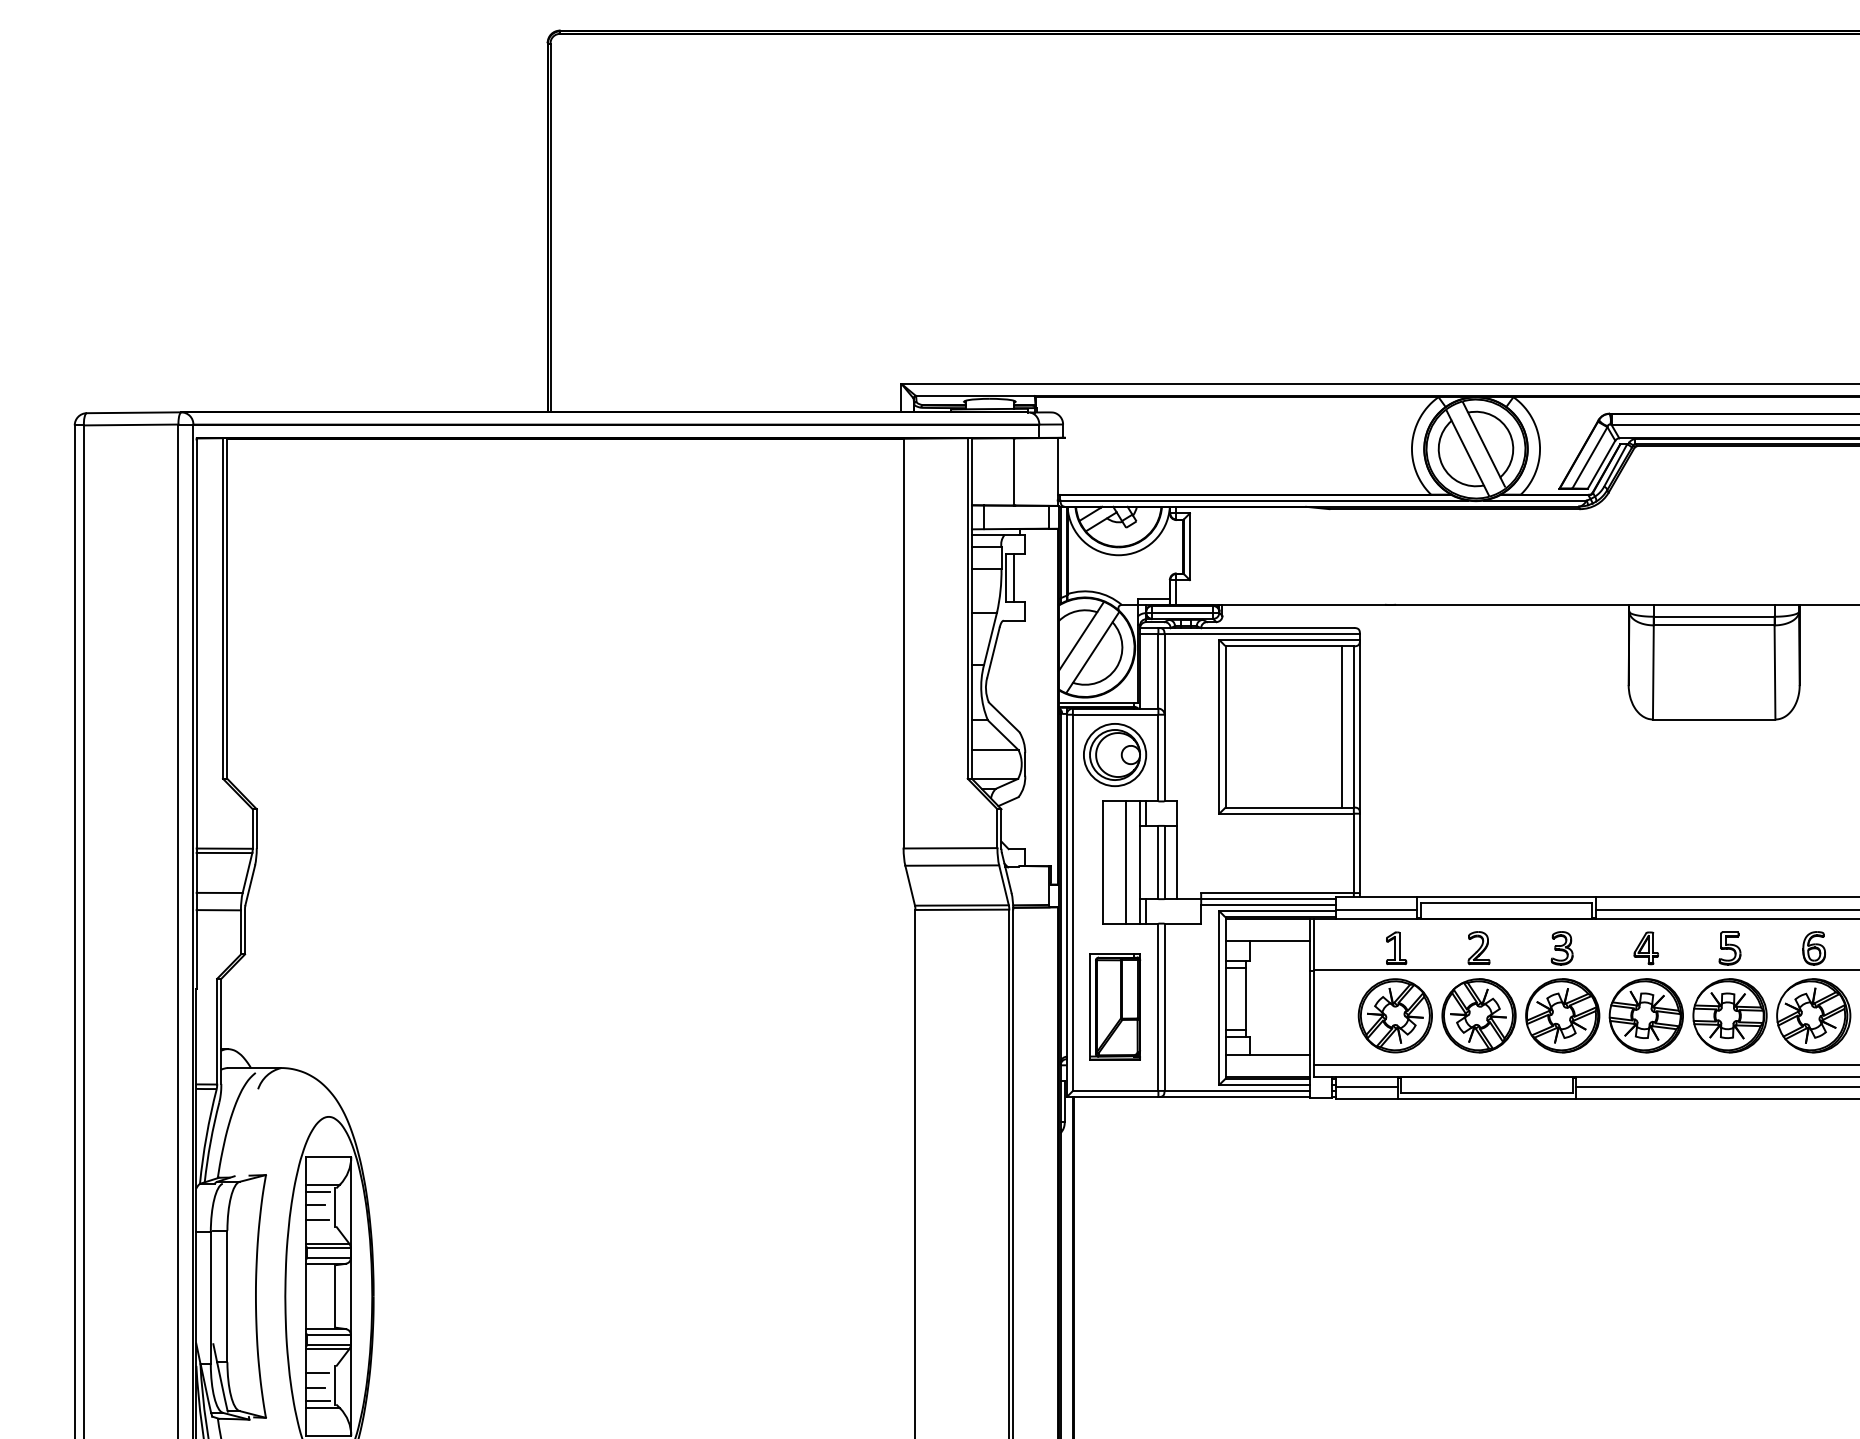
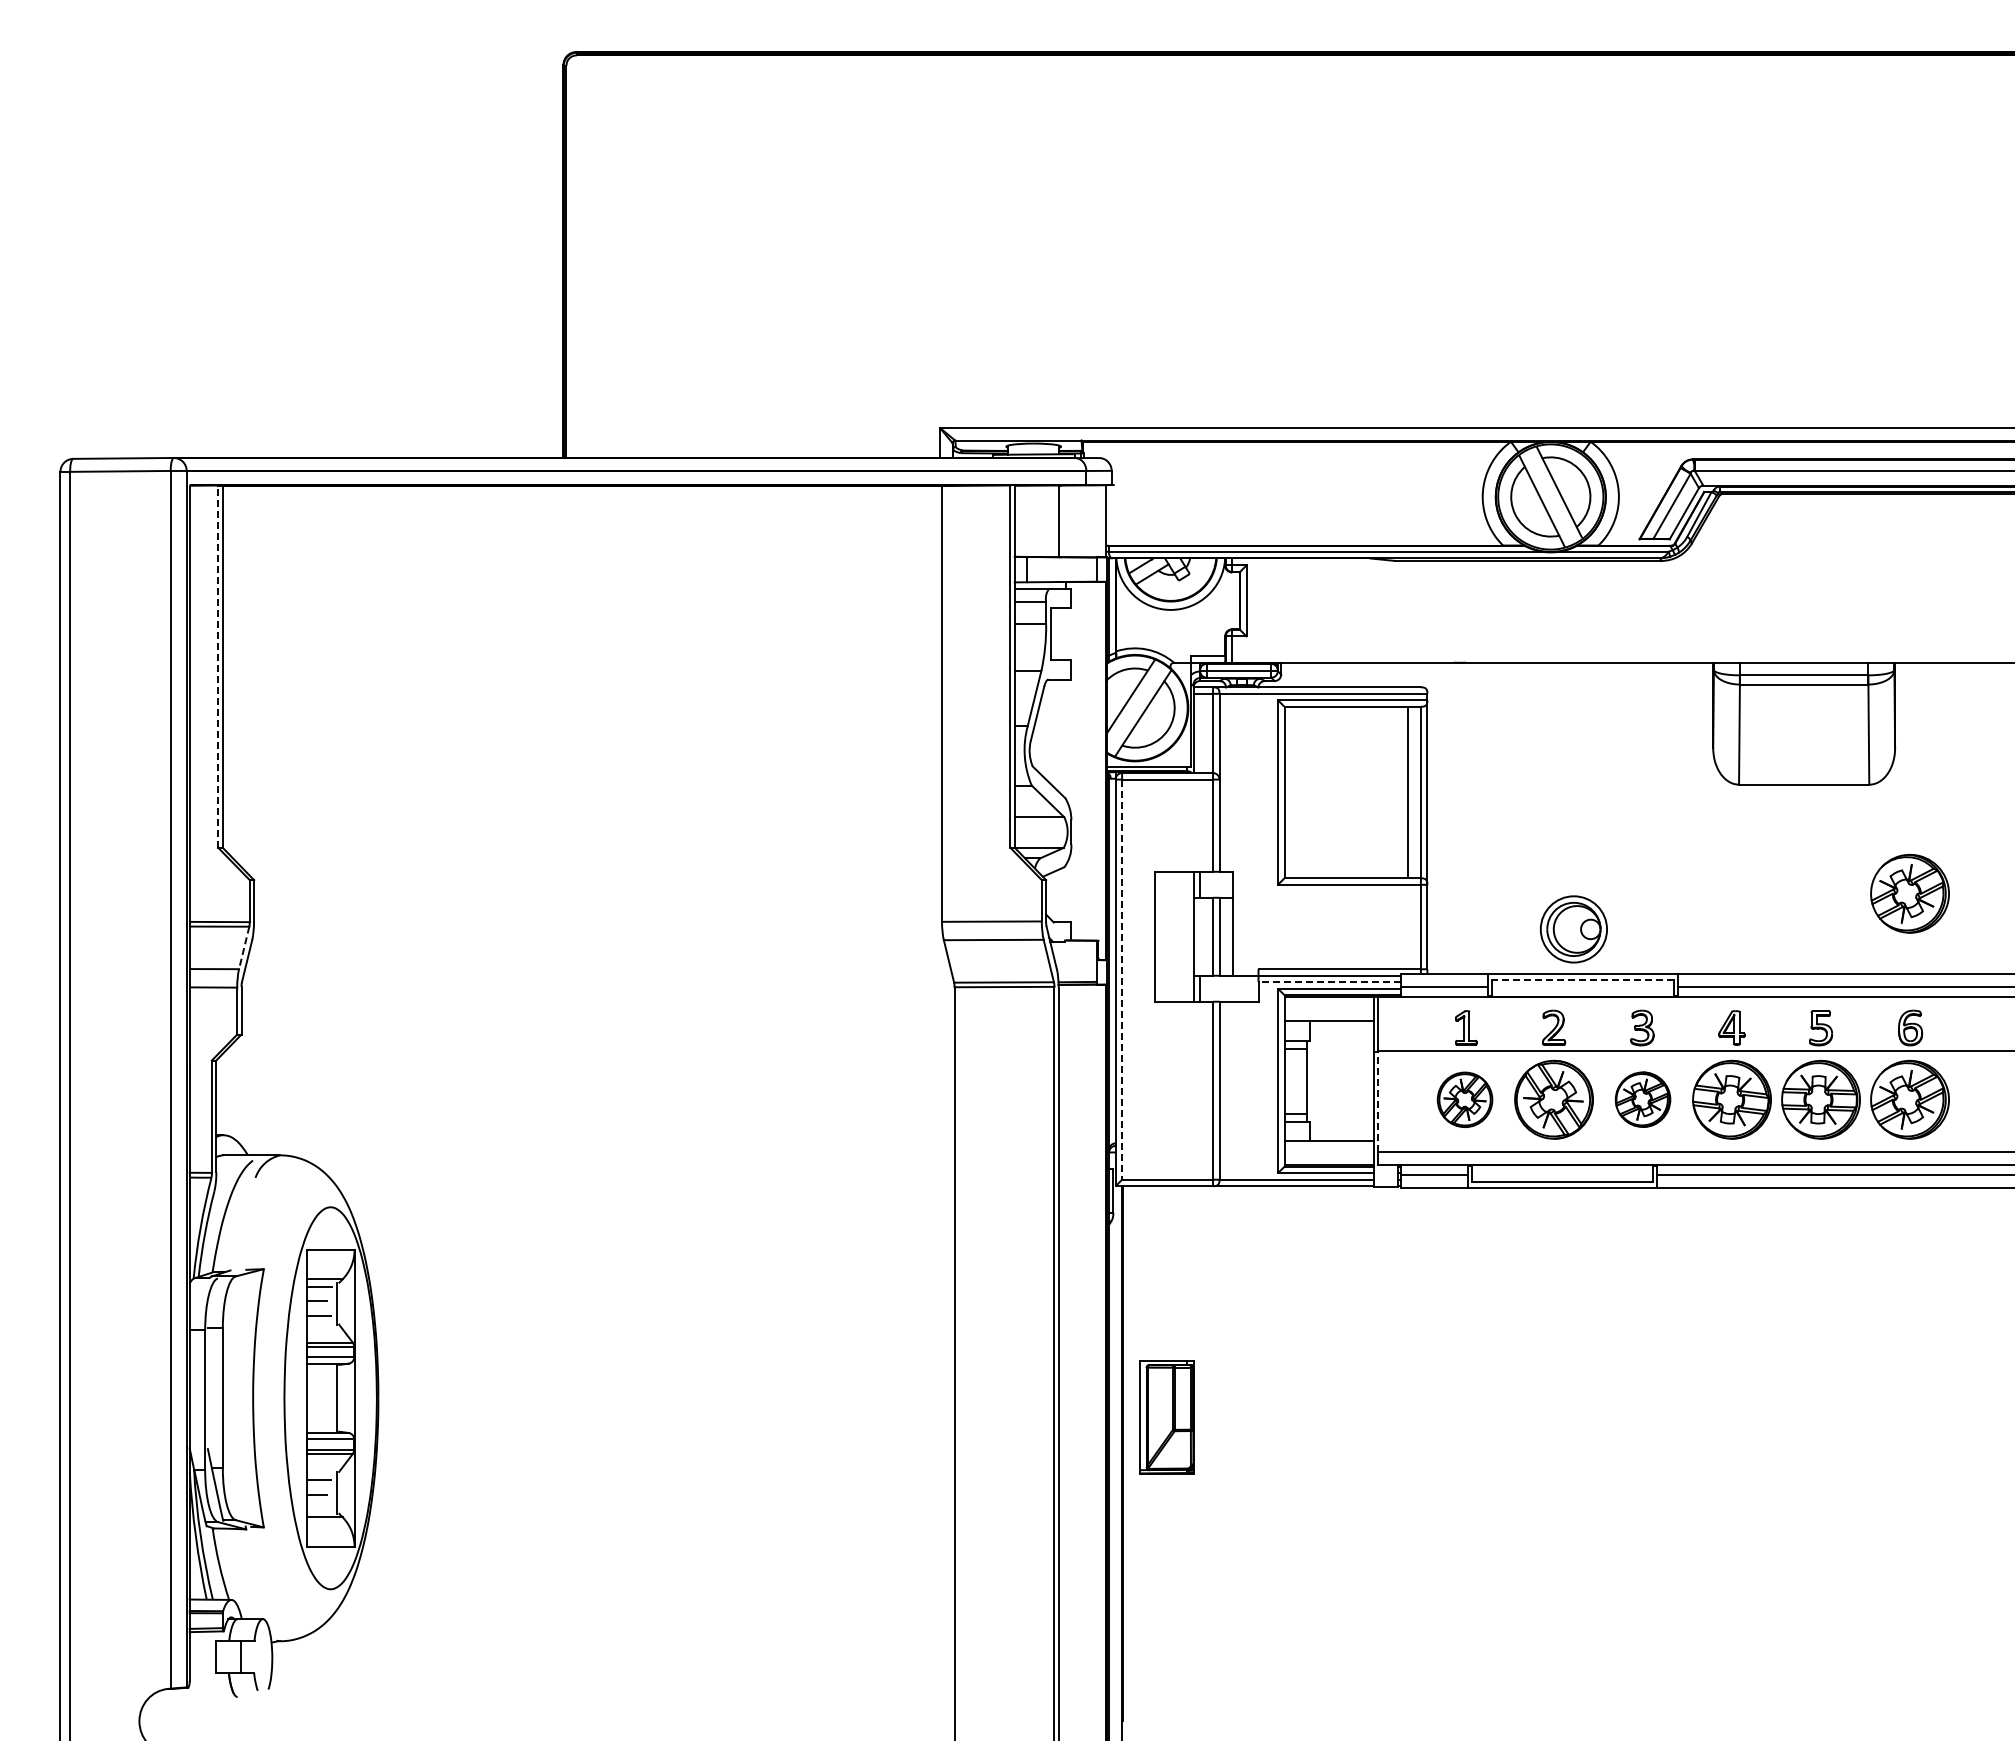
line: (1013, 578) -> (1058, 634), removed
line: (223, 608) -> (218, 666), solid -> dashed
part: (1114, 755) -> (1573, 929), moved
part: (1813, 821) -> (1909, 893), added
line: (1125, 862) -> (1178, 936), removed
line: (247, 872) -> (244, 947), solid -> dashed
line: (1073, 903) -> (1122, 980), solid -> dashed
line: (1506, 903) -> (1583, 980), solid -> dashed
line: (1267, 905) -> (1329, 982), solid -> dashed
part: (1114, 1007) -> (1166, 1417), moved
part: (1394, 1015) -> (1464, 1099), size x0.7
part: (1562, 1015) -> (1642, 1099), size x0.7
line: (1313, 1016) -> (1378, 1100), solid -> dashed
line: (318, 1401) -> (319, 1509), removed

